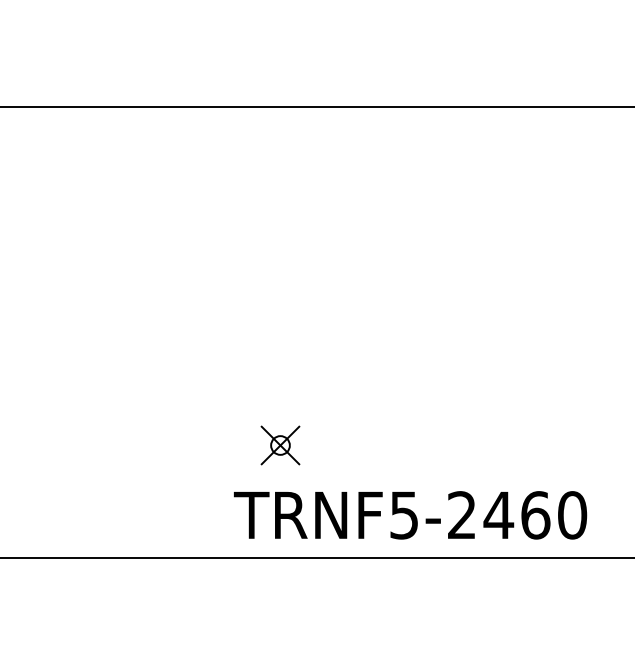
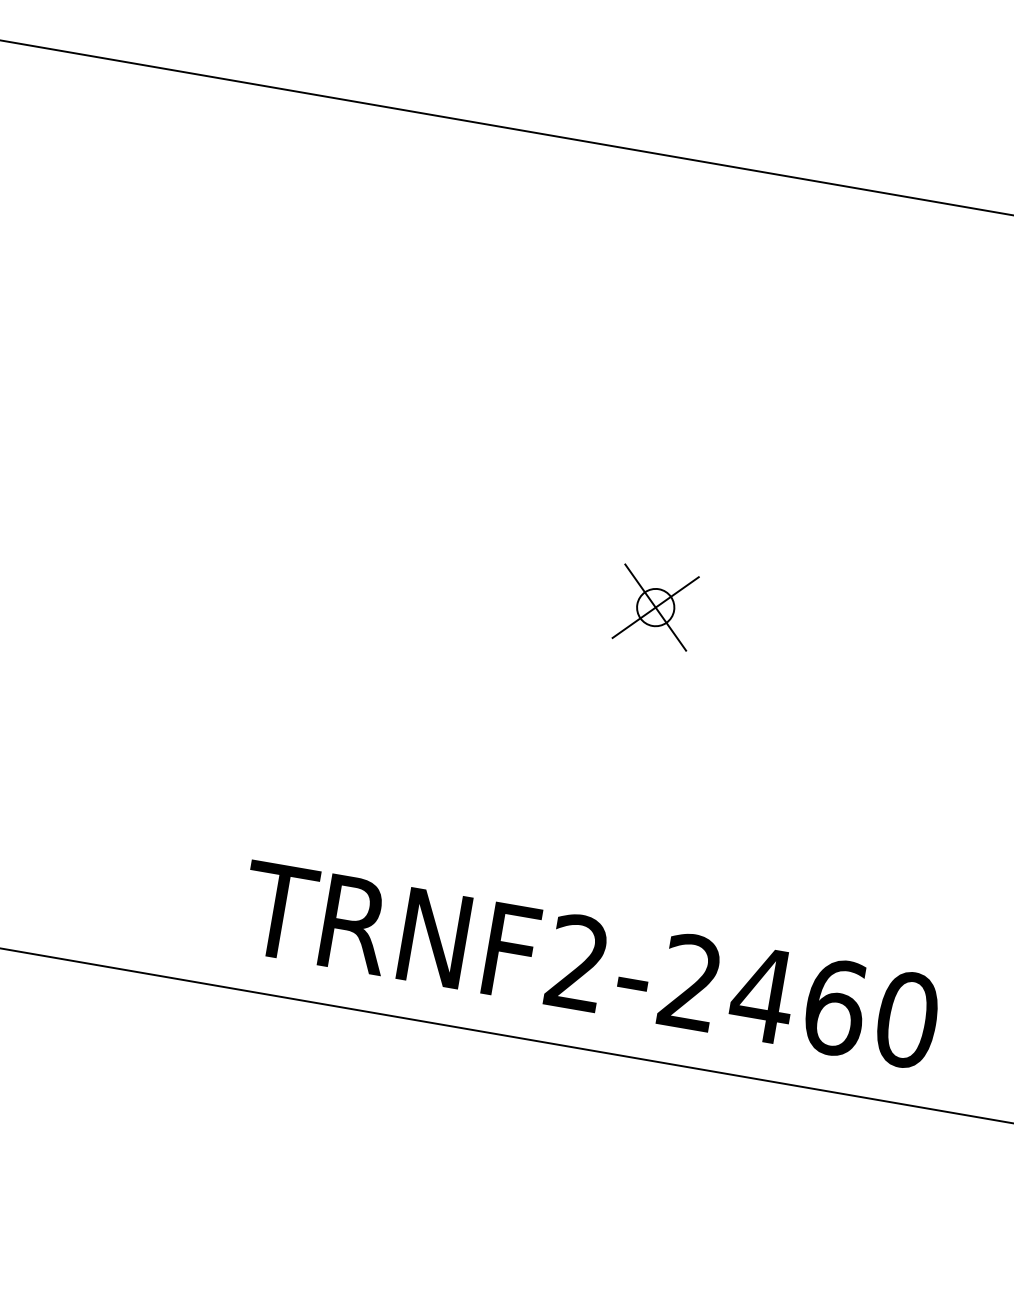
part: (280, 445) -> (655, 607), moved
text: (403, 515) -> (576, 963), TRNF5-2460 -> TRNF2-2460

